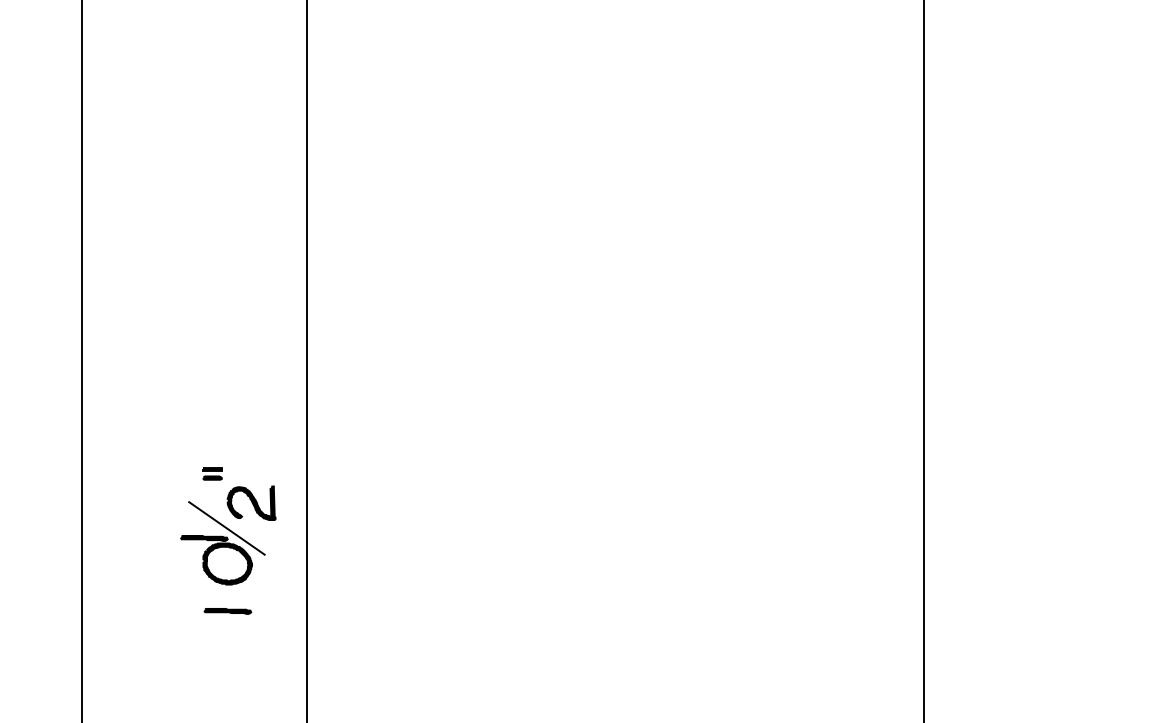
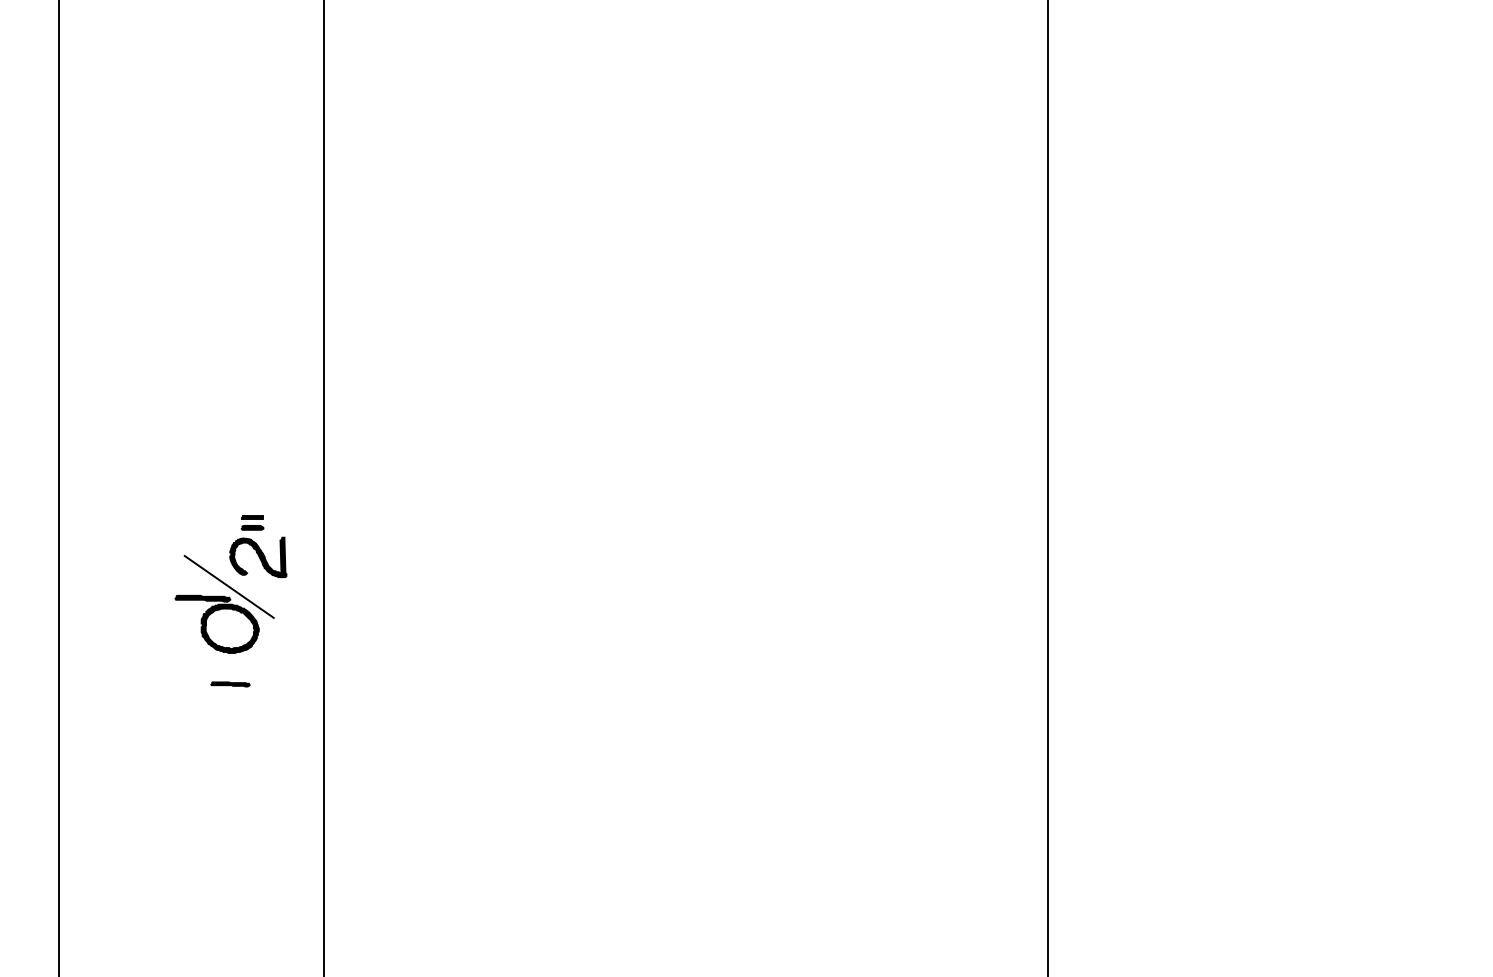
part: (212, 473) -> (252, 522), moved
part: (227, 611) -> (230, 684), size x0.7

